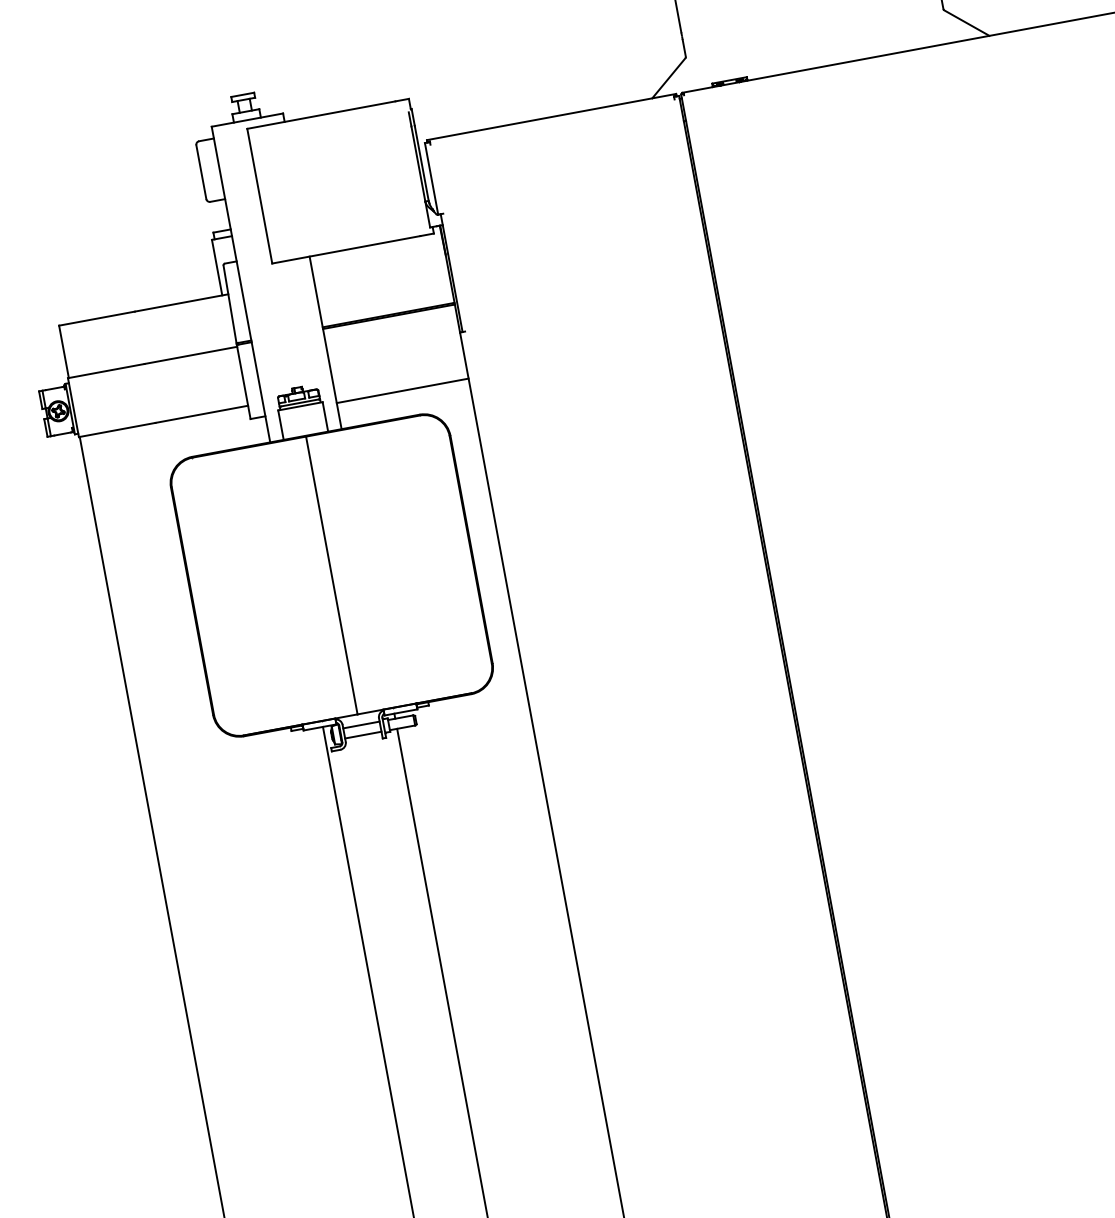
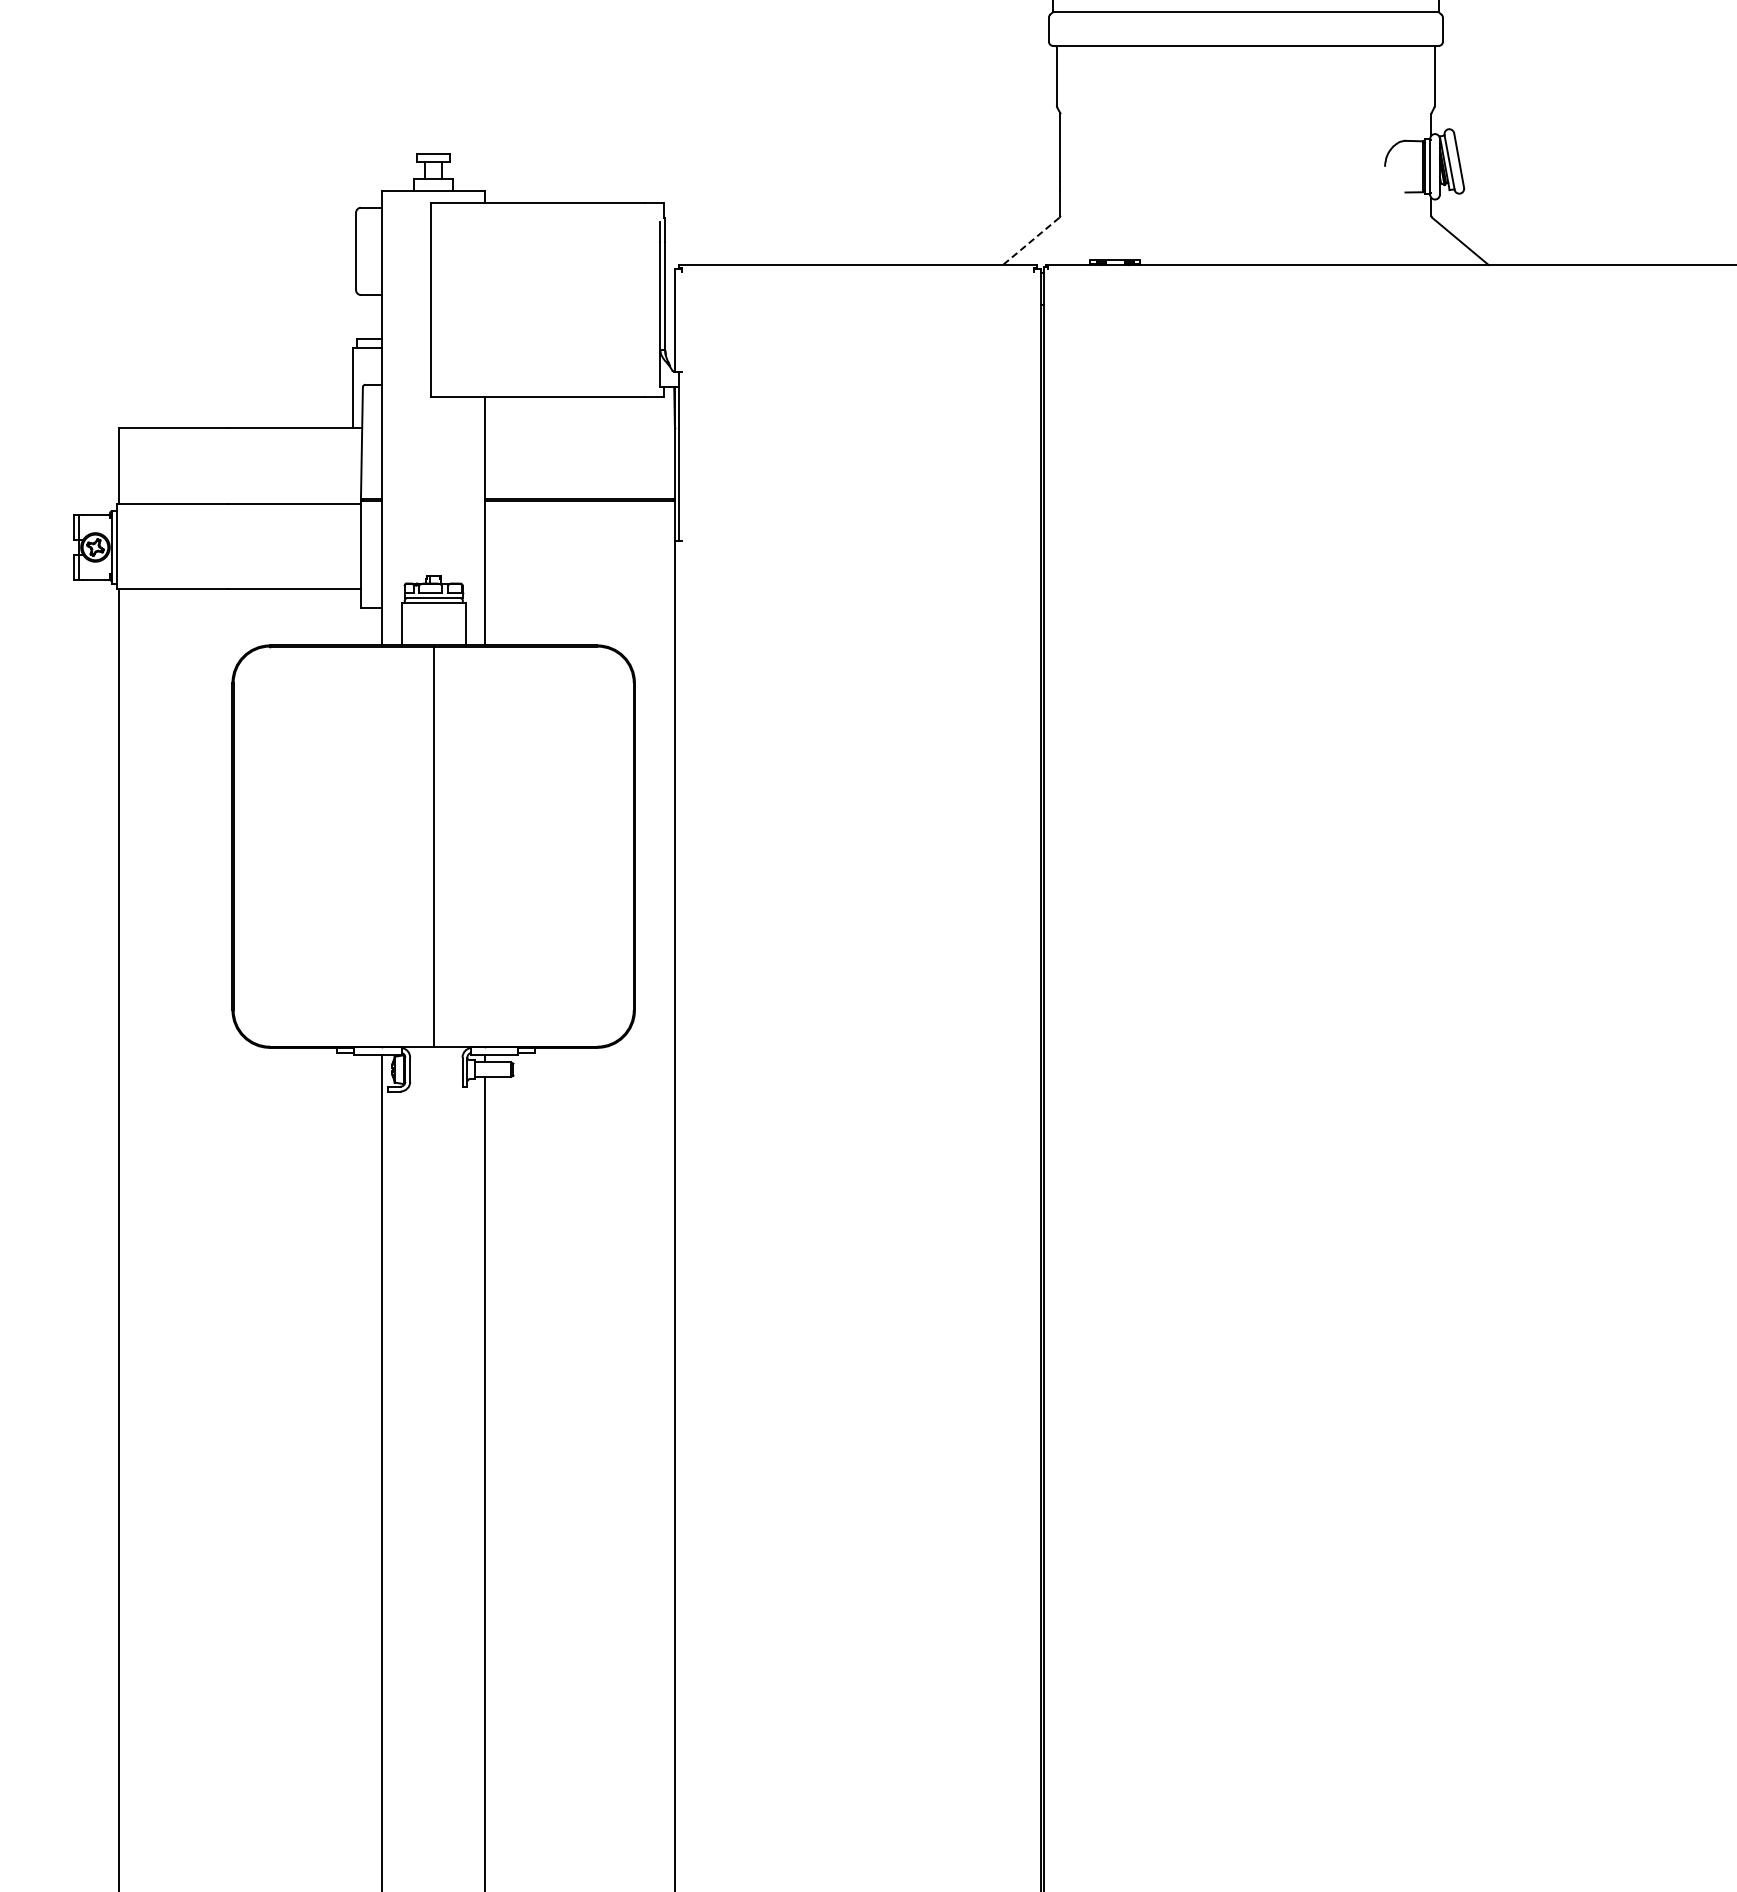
line: (669, 78) -> (1031, 241), solid -> dashed
line: (402, 390) -> (579, 607), removed
line: (361, 725) -> (436, 1062), removed
line: (363, 734) -> (436, 1076), removed

